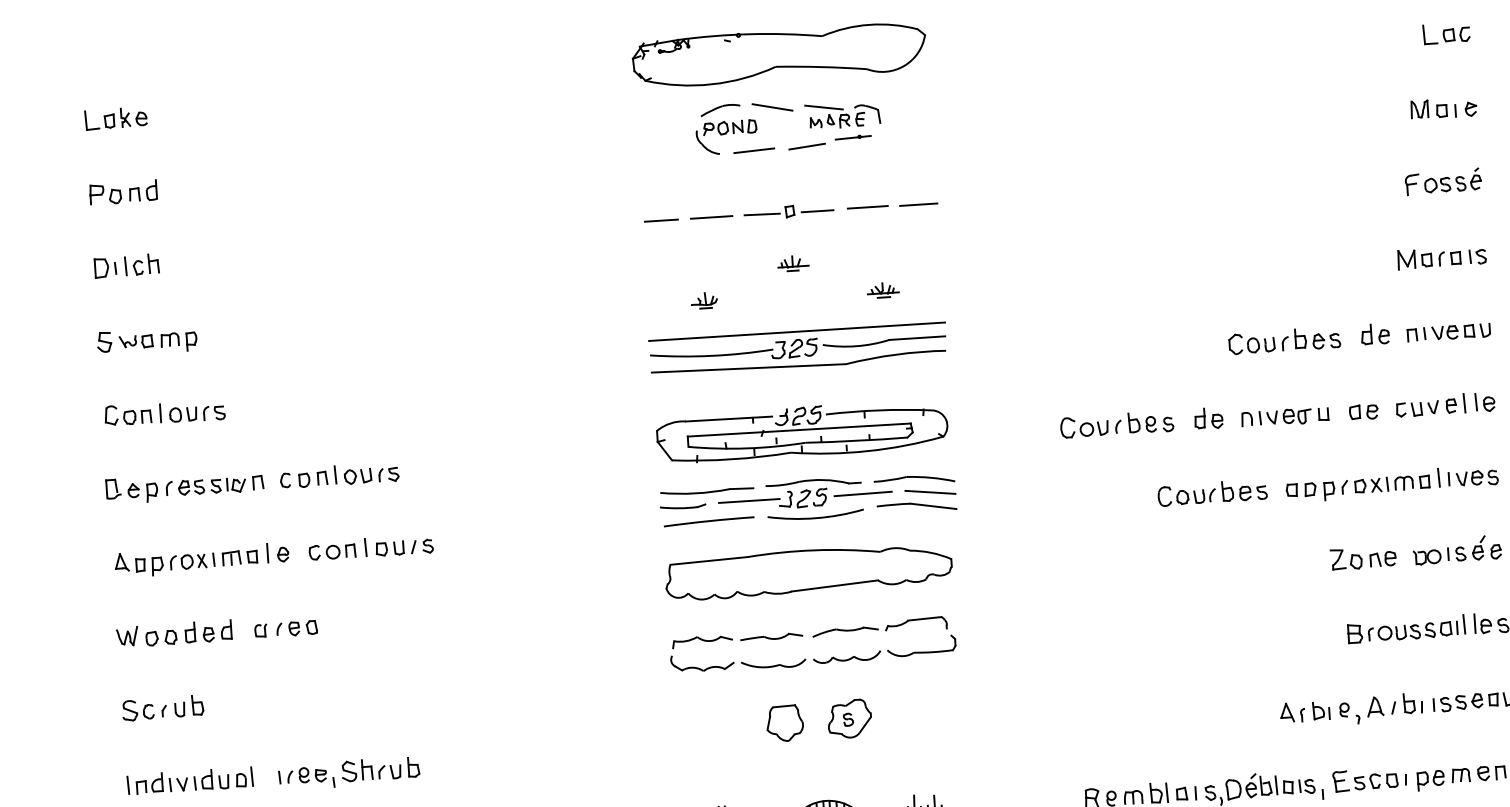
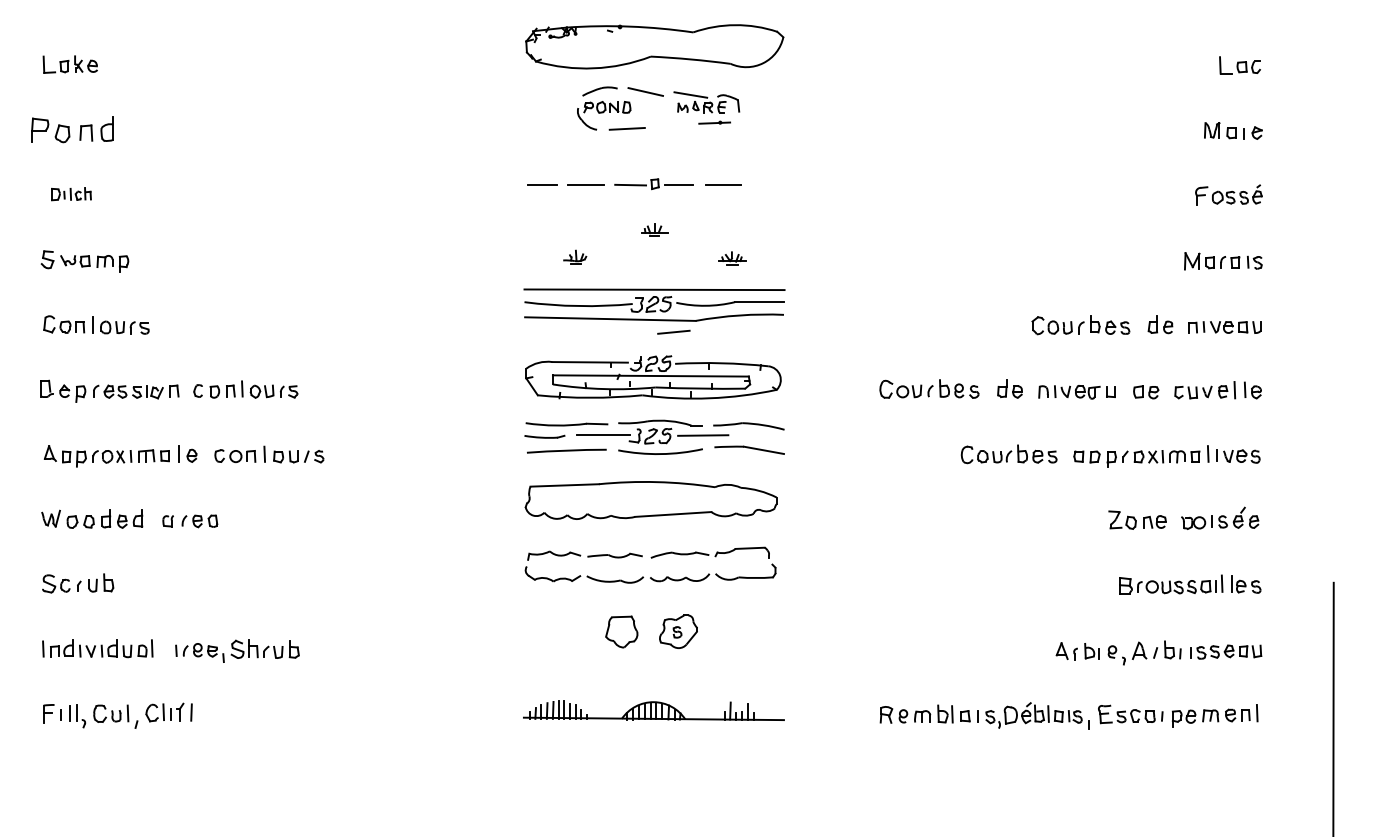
line: (806, 145) -> (673, 331), moved
part: (123, 192) -> (72, 129), size x1.4
line: (918, 203) -> (768, 184), removed
part: (126, 265) -> (71, 193), size x0.7
line: (929, 491) -> (761, 437), removed

